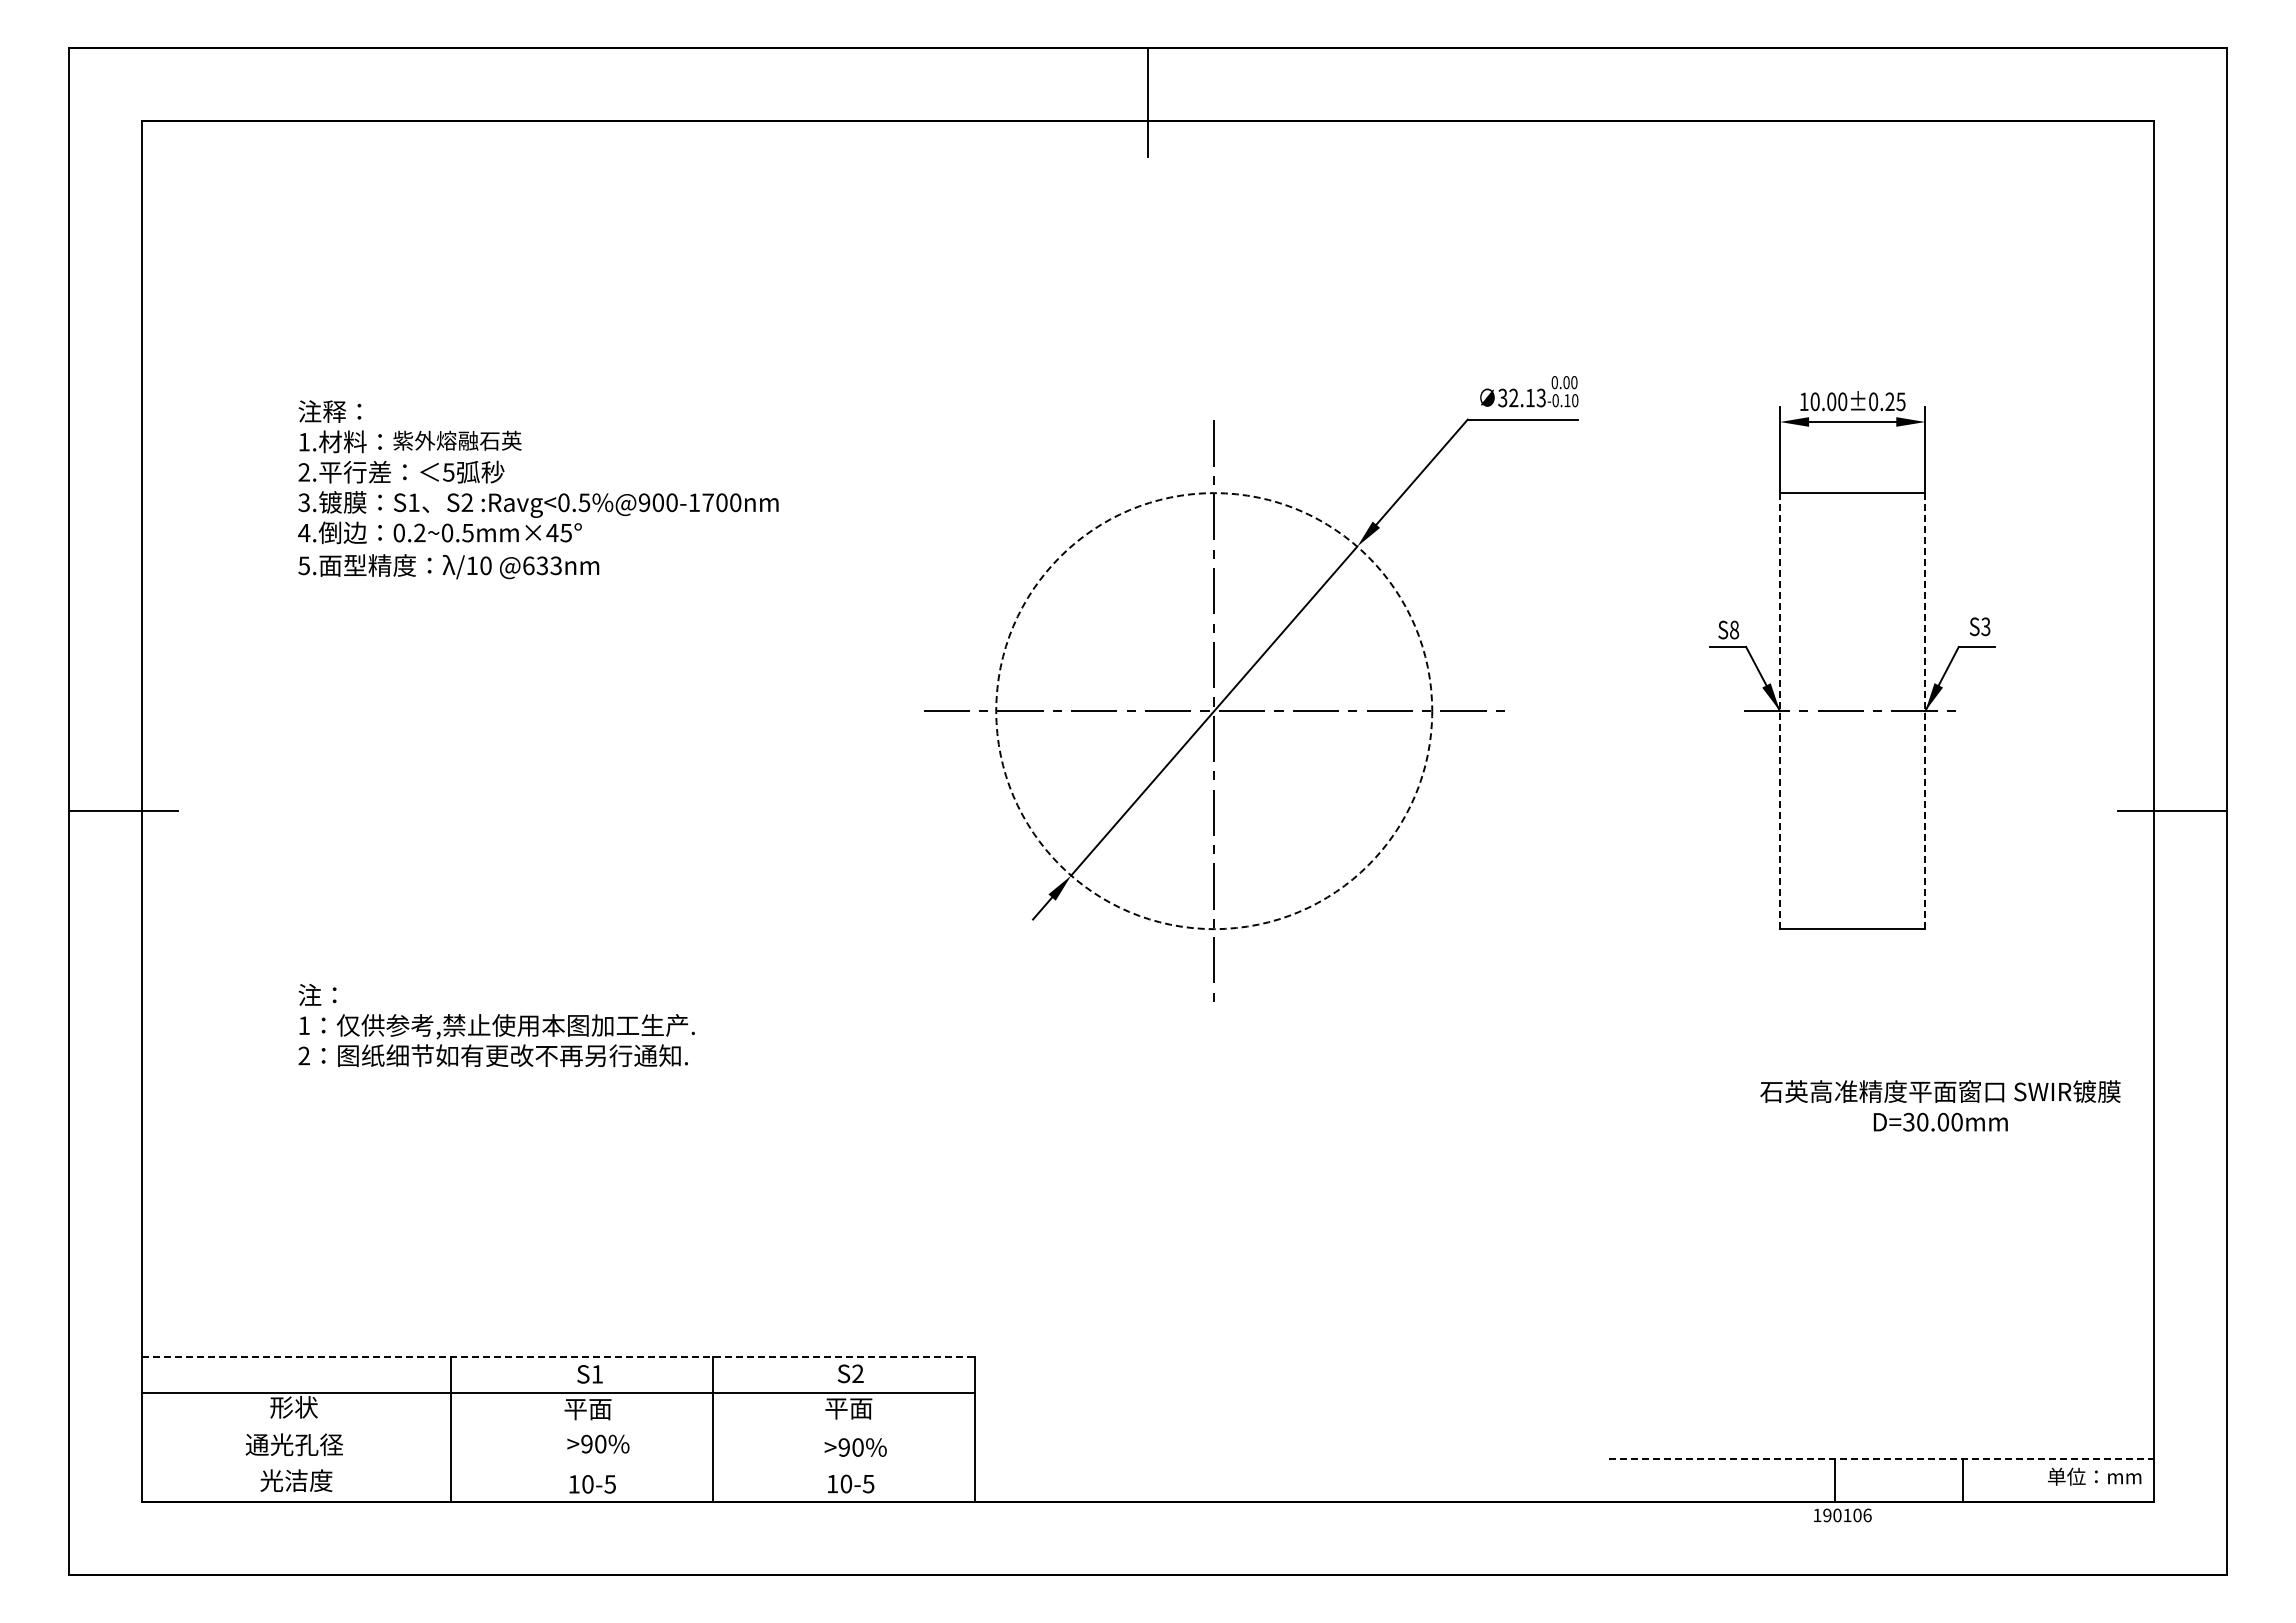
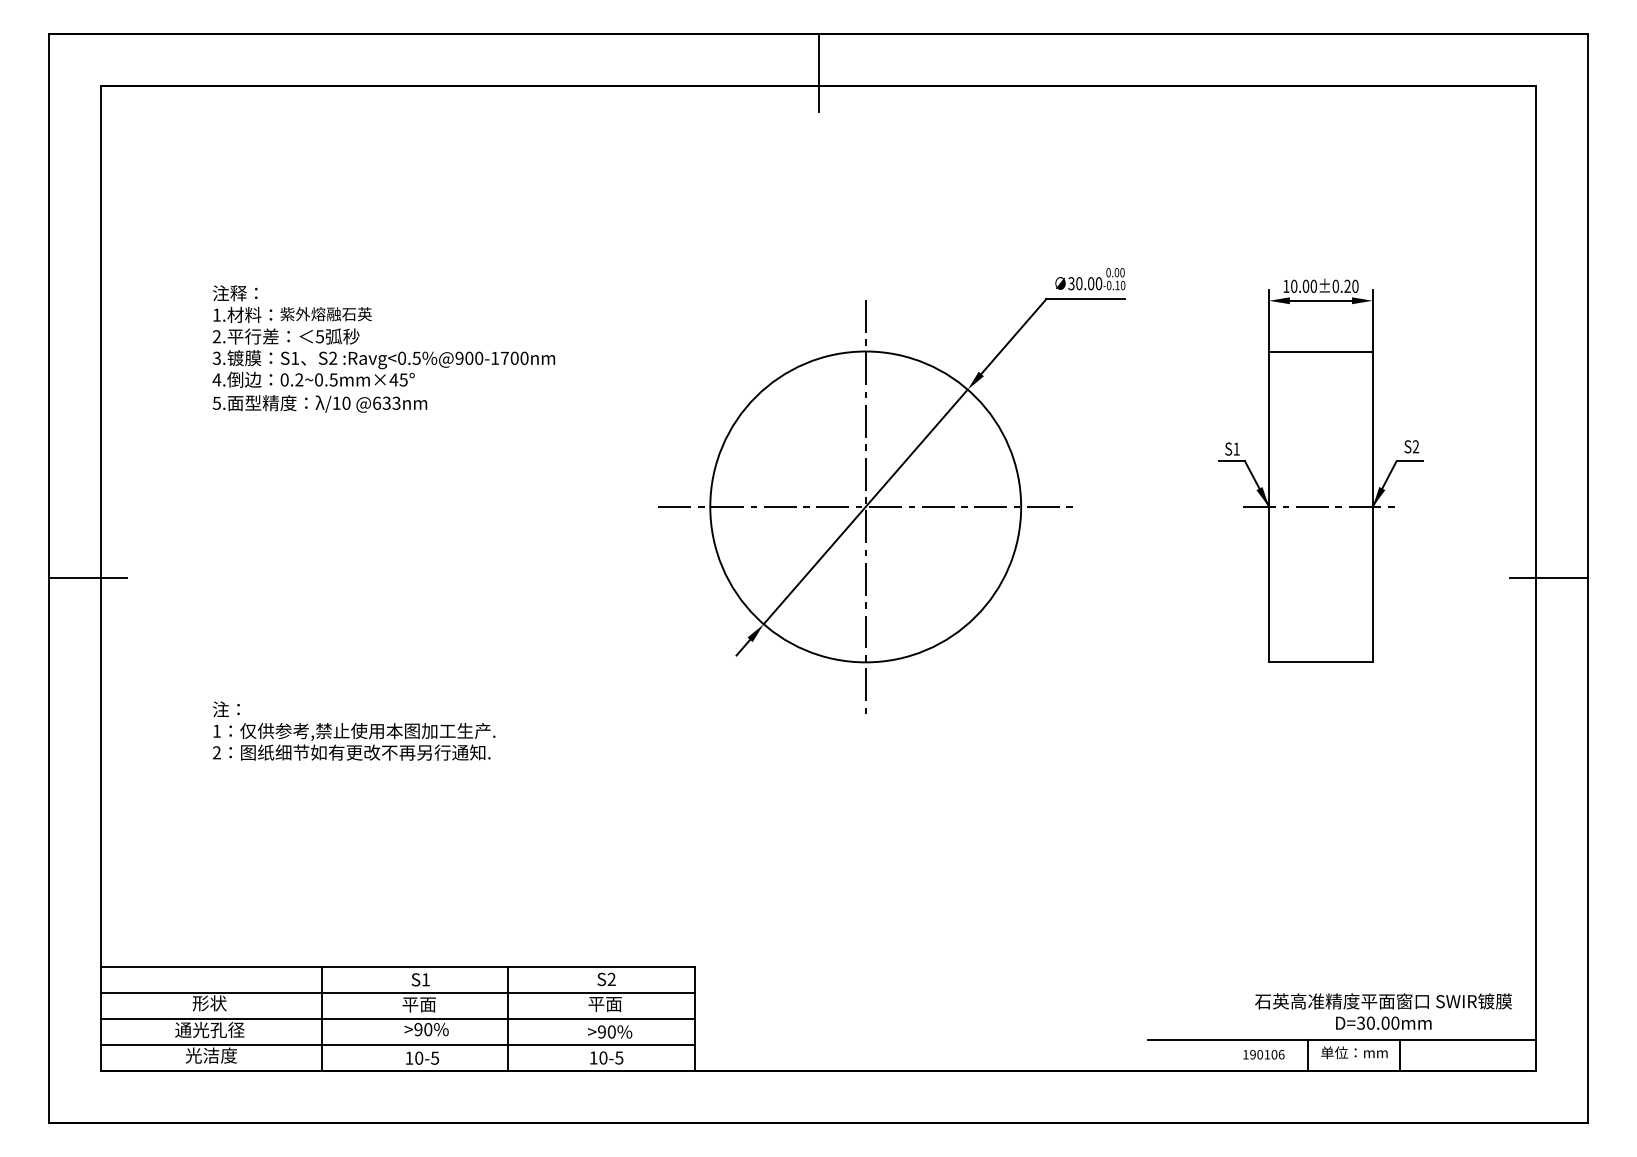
text: (1527, 397) -> (1089, 283), 32.13 -> 30.00
text: (1900, 401) -> (1355, 286), 10.00±0.25 -> 10.00±0.20
text: (1985, 627) -> (1415, 447), S3 -> S2
text: (1734, 629) -> (1236, 448), S8 -> S1
circle: (1214, 711) -> (865, 507), dashed -> solid
line: (1780, 711) -> (1269, 507), dashed -> solid
line: (1925, 711) -> (1372, 507), dashed -> solid
text: (1940, 1105) -> (1383, 1011), moved
line: (558, 1356) -> (398, 967), dashed -> solid
line: (557, 1429) -> (397, 1019), added
line: (1881, 1459) -> (1341, 1040), dashed -> solid
line: (557, 1465) -> (397, 1044), added
text: (2094, 1476) -> (1354, 1052), moved
text: (1842, 1515) -> (1263, 1054), moved

